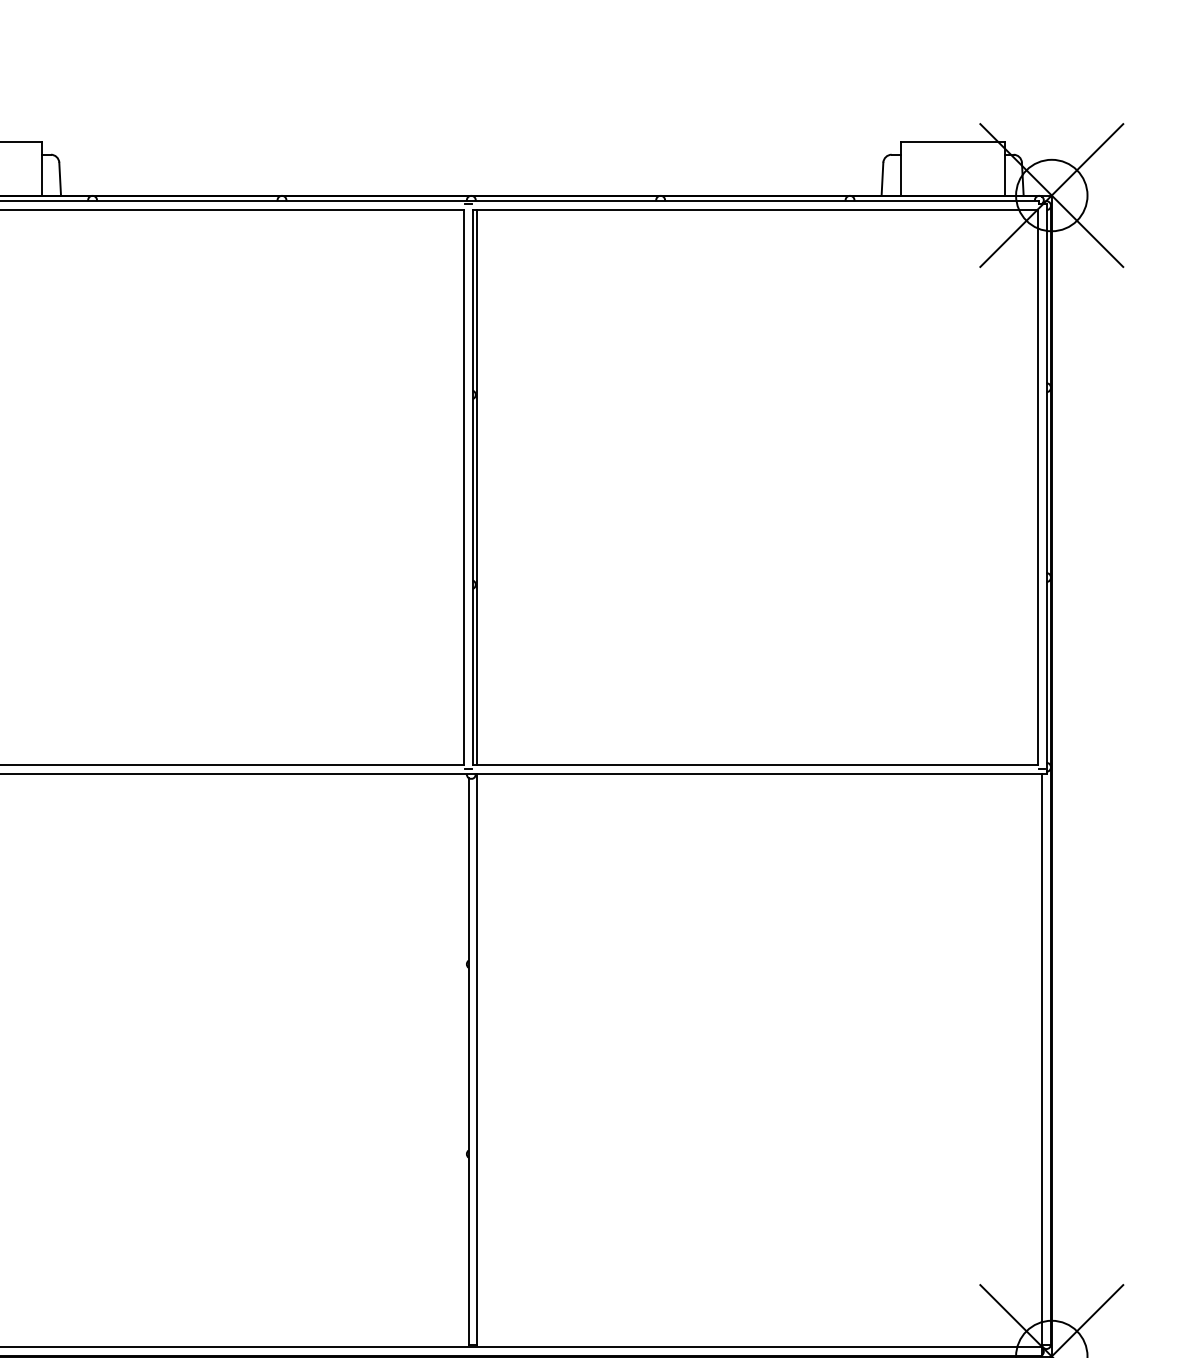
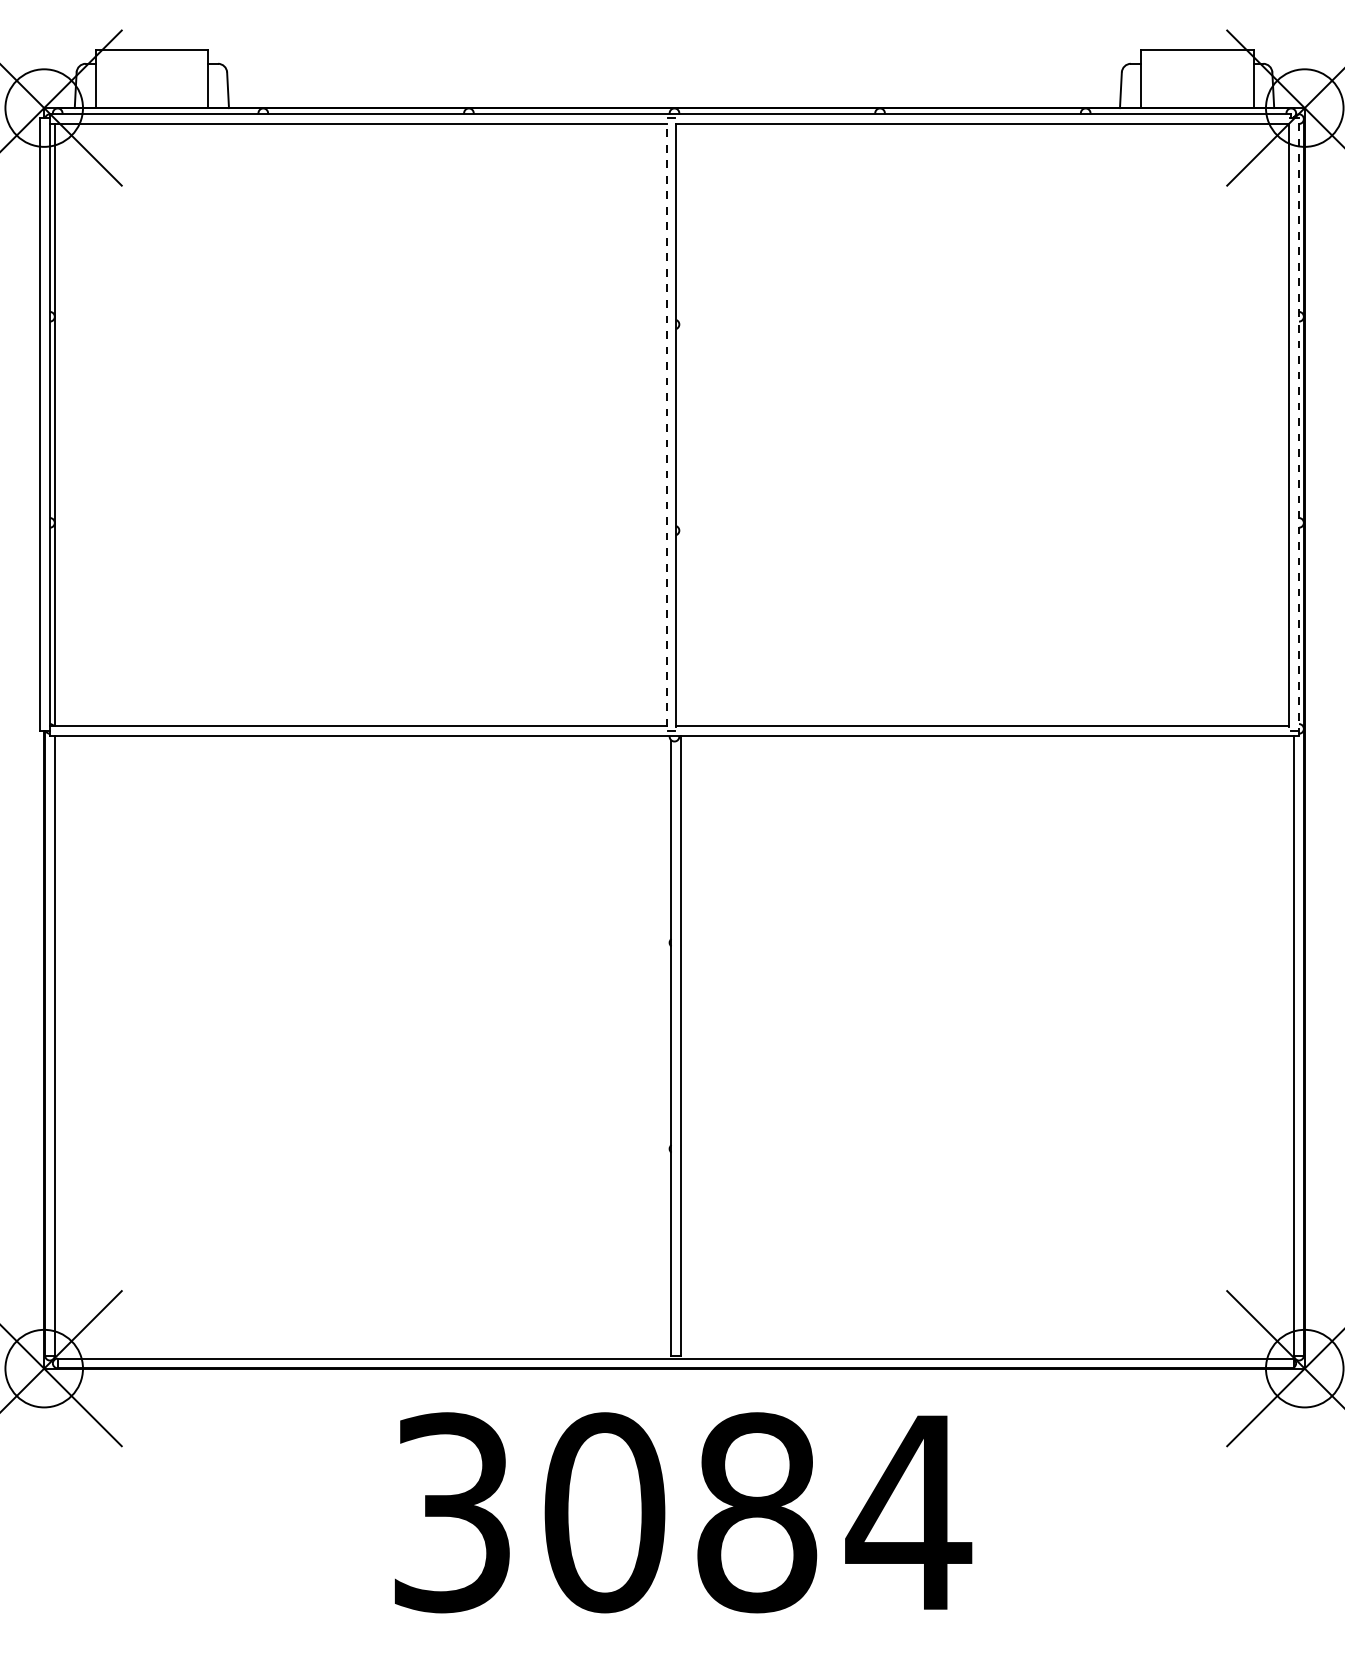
line: (463, 486) -> (666, 424), solid -> dashed
line: (477, 487) -> (681, 425), removed
line: (1046, 488) -> (1299, 426), solid -> dashed

